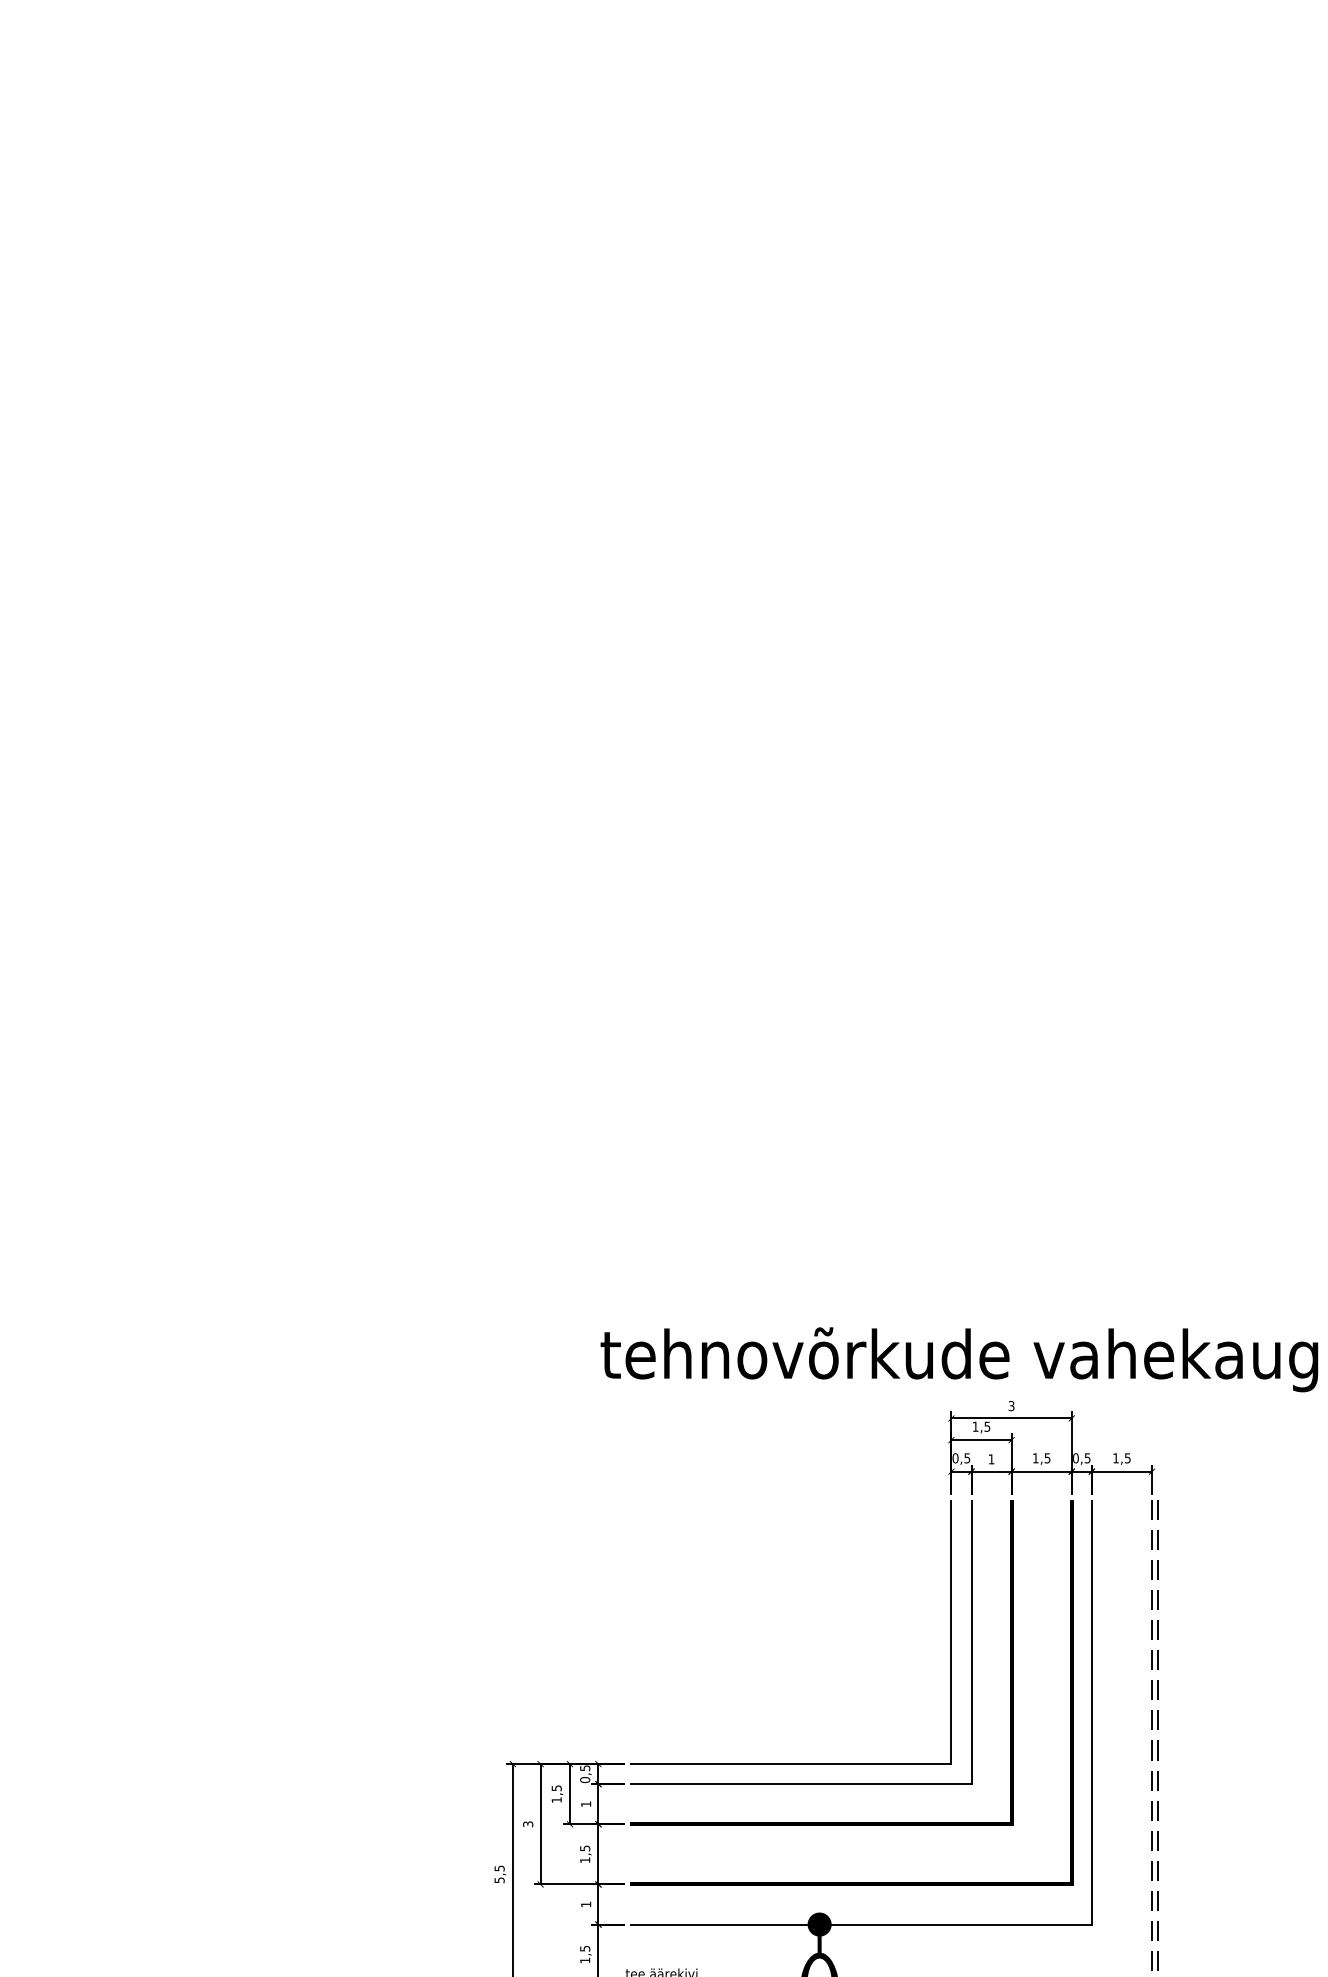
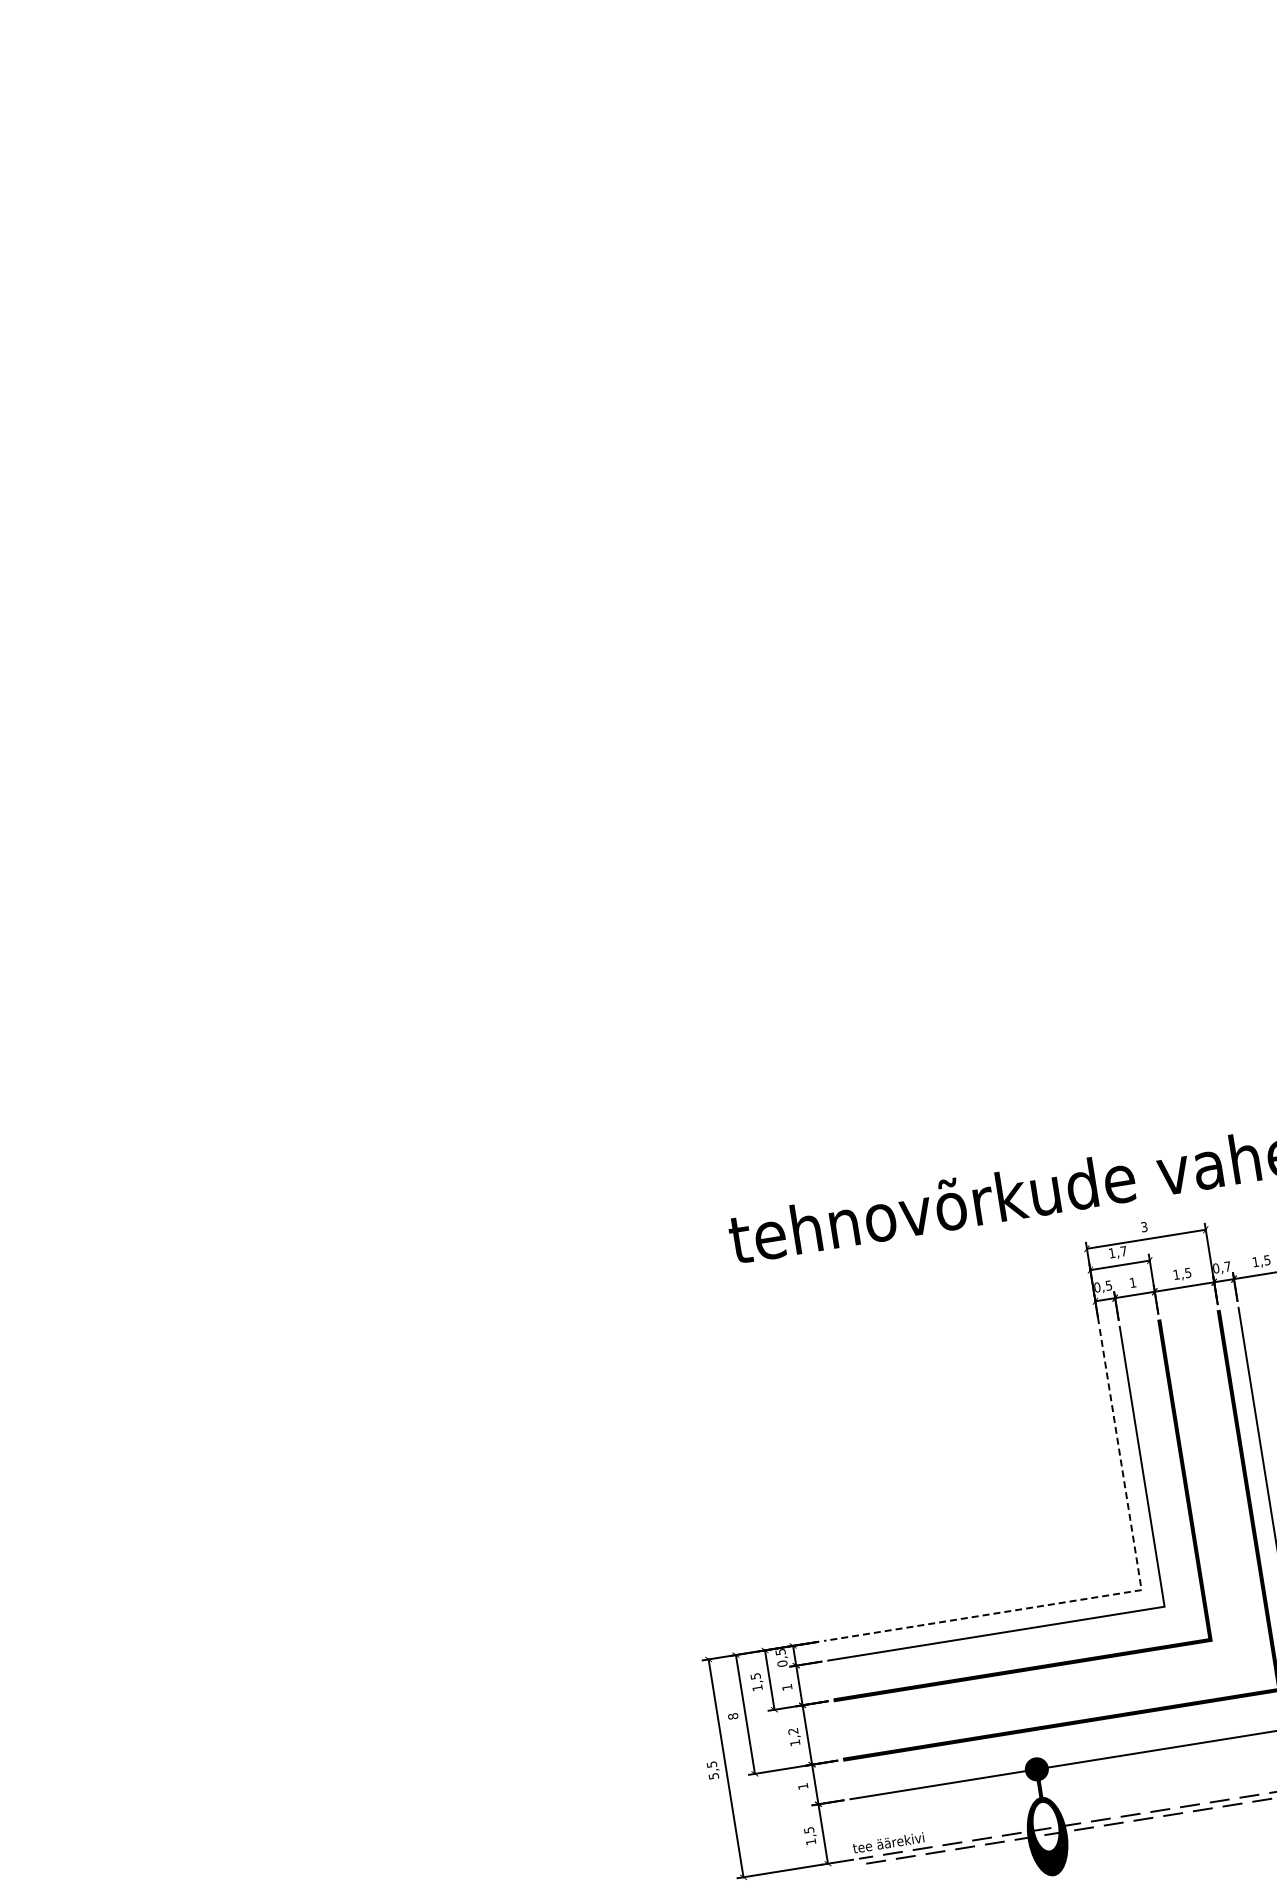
text: (987, 1426) -> (1123, 1251), 1,5 -> 1,7
text: (1087, 1458) -> (1227, 1266), 0,5 -> 0,7
line: (923, 1764) -> (1114, 1594), solid -> dashed
text: (528, 1824) -> (733, 1716), 3 -> 8
text: (585, 1848) -> (793, 1731), 1,5 -> 1,2

